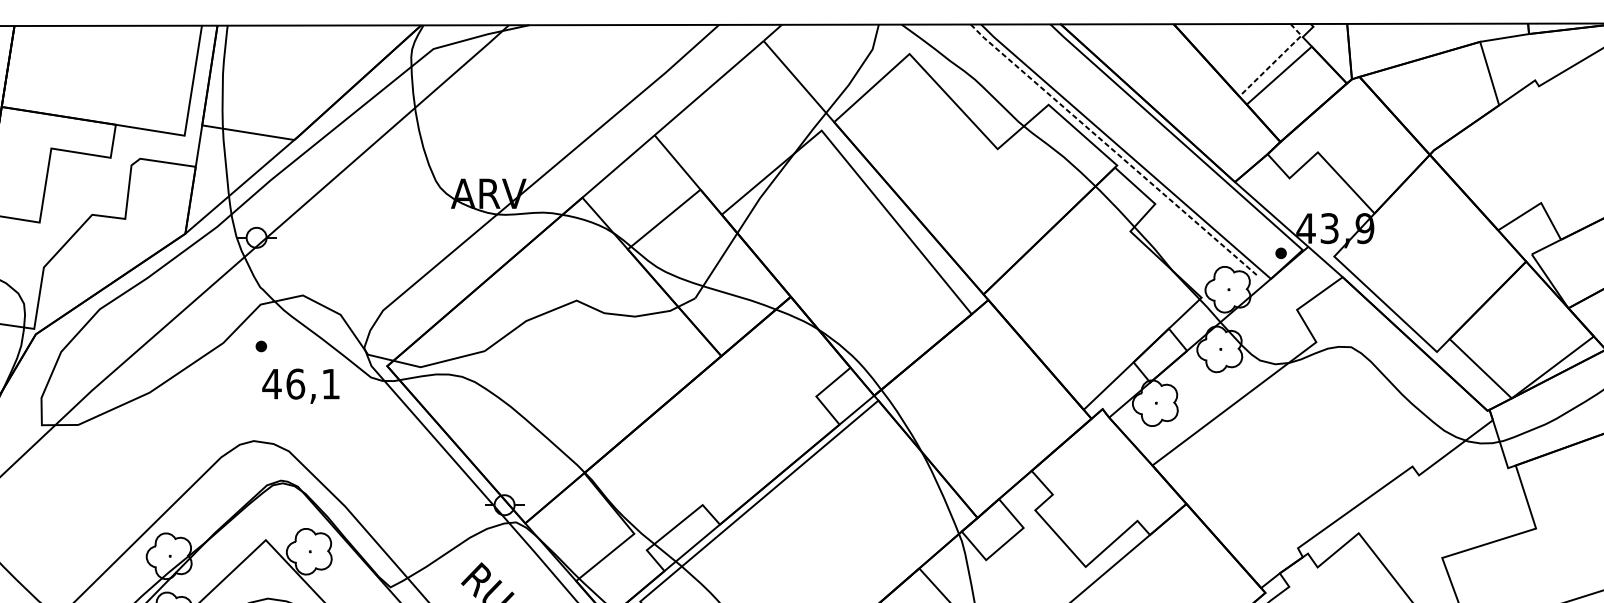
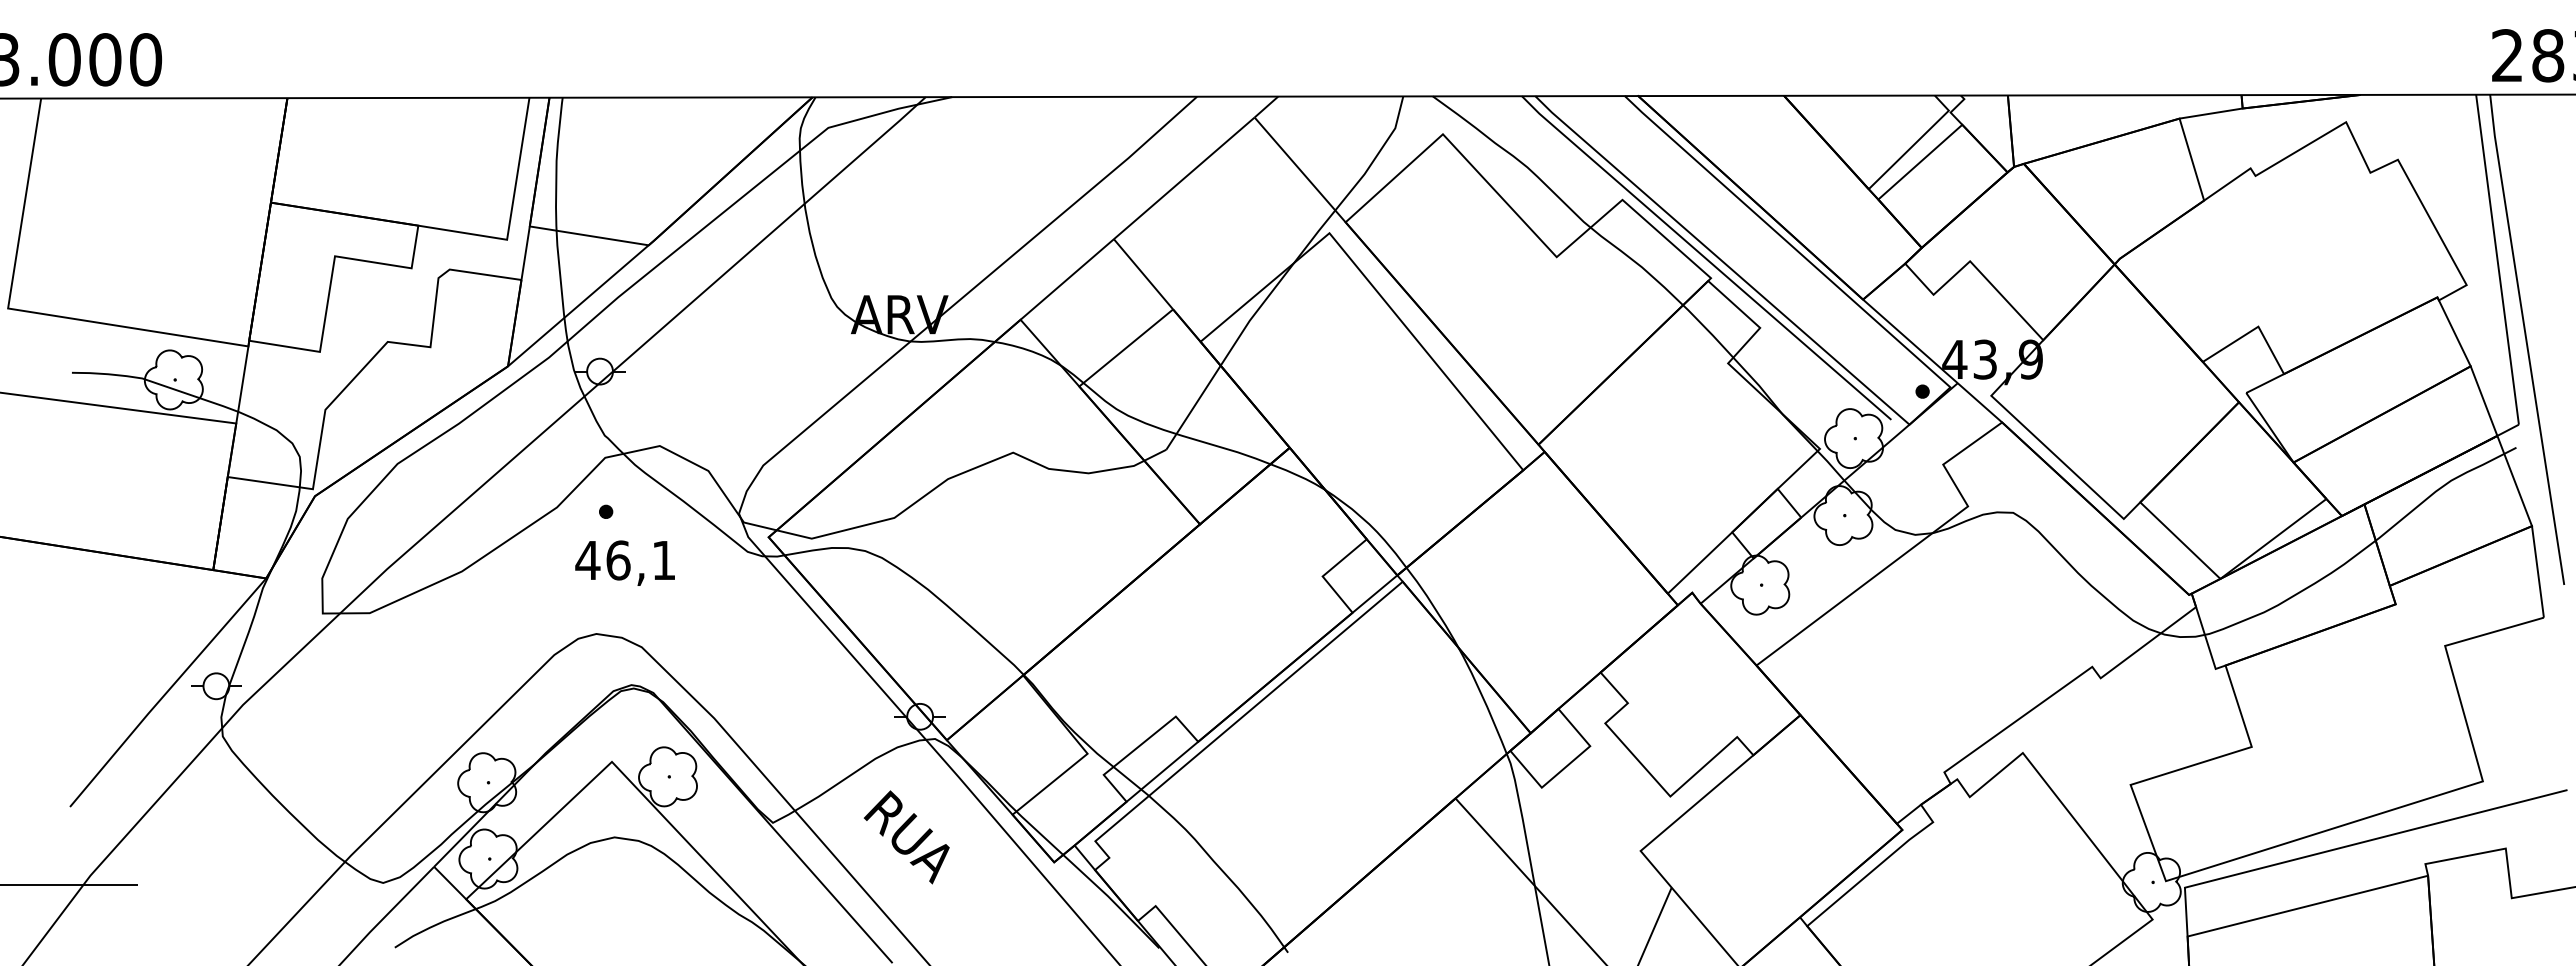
line: (1276, 60) -> (1916, 142), dashed -> solid
line: (1112, 150) -> (1705, 258), dashed -> solid
text: (300, 385) -> (624, 562), moved

